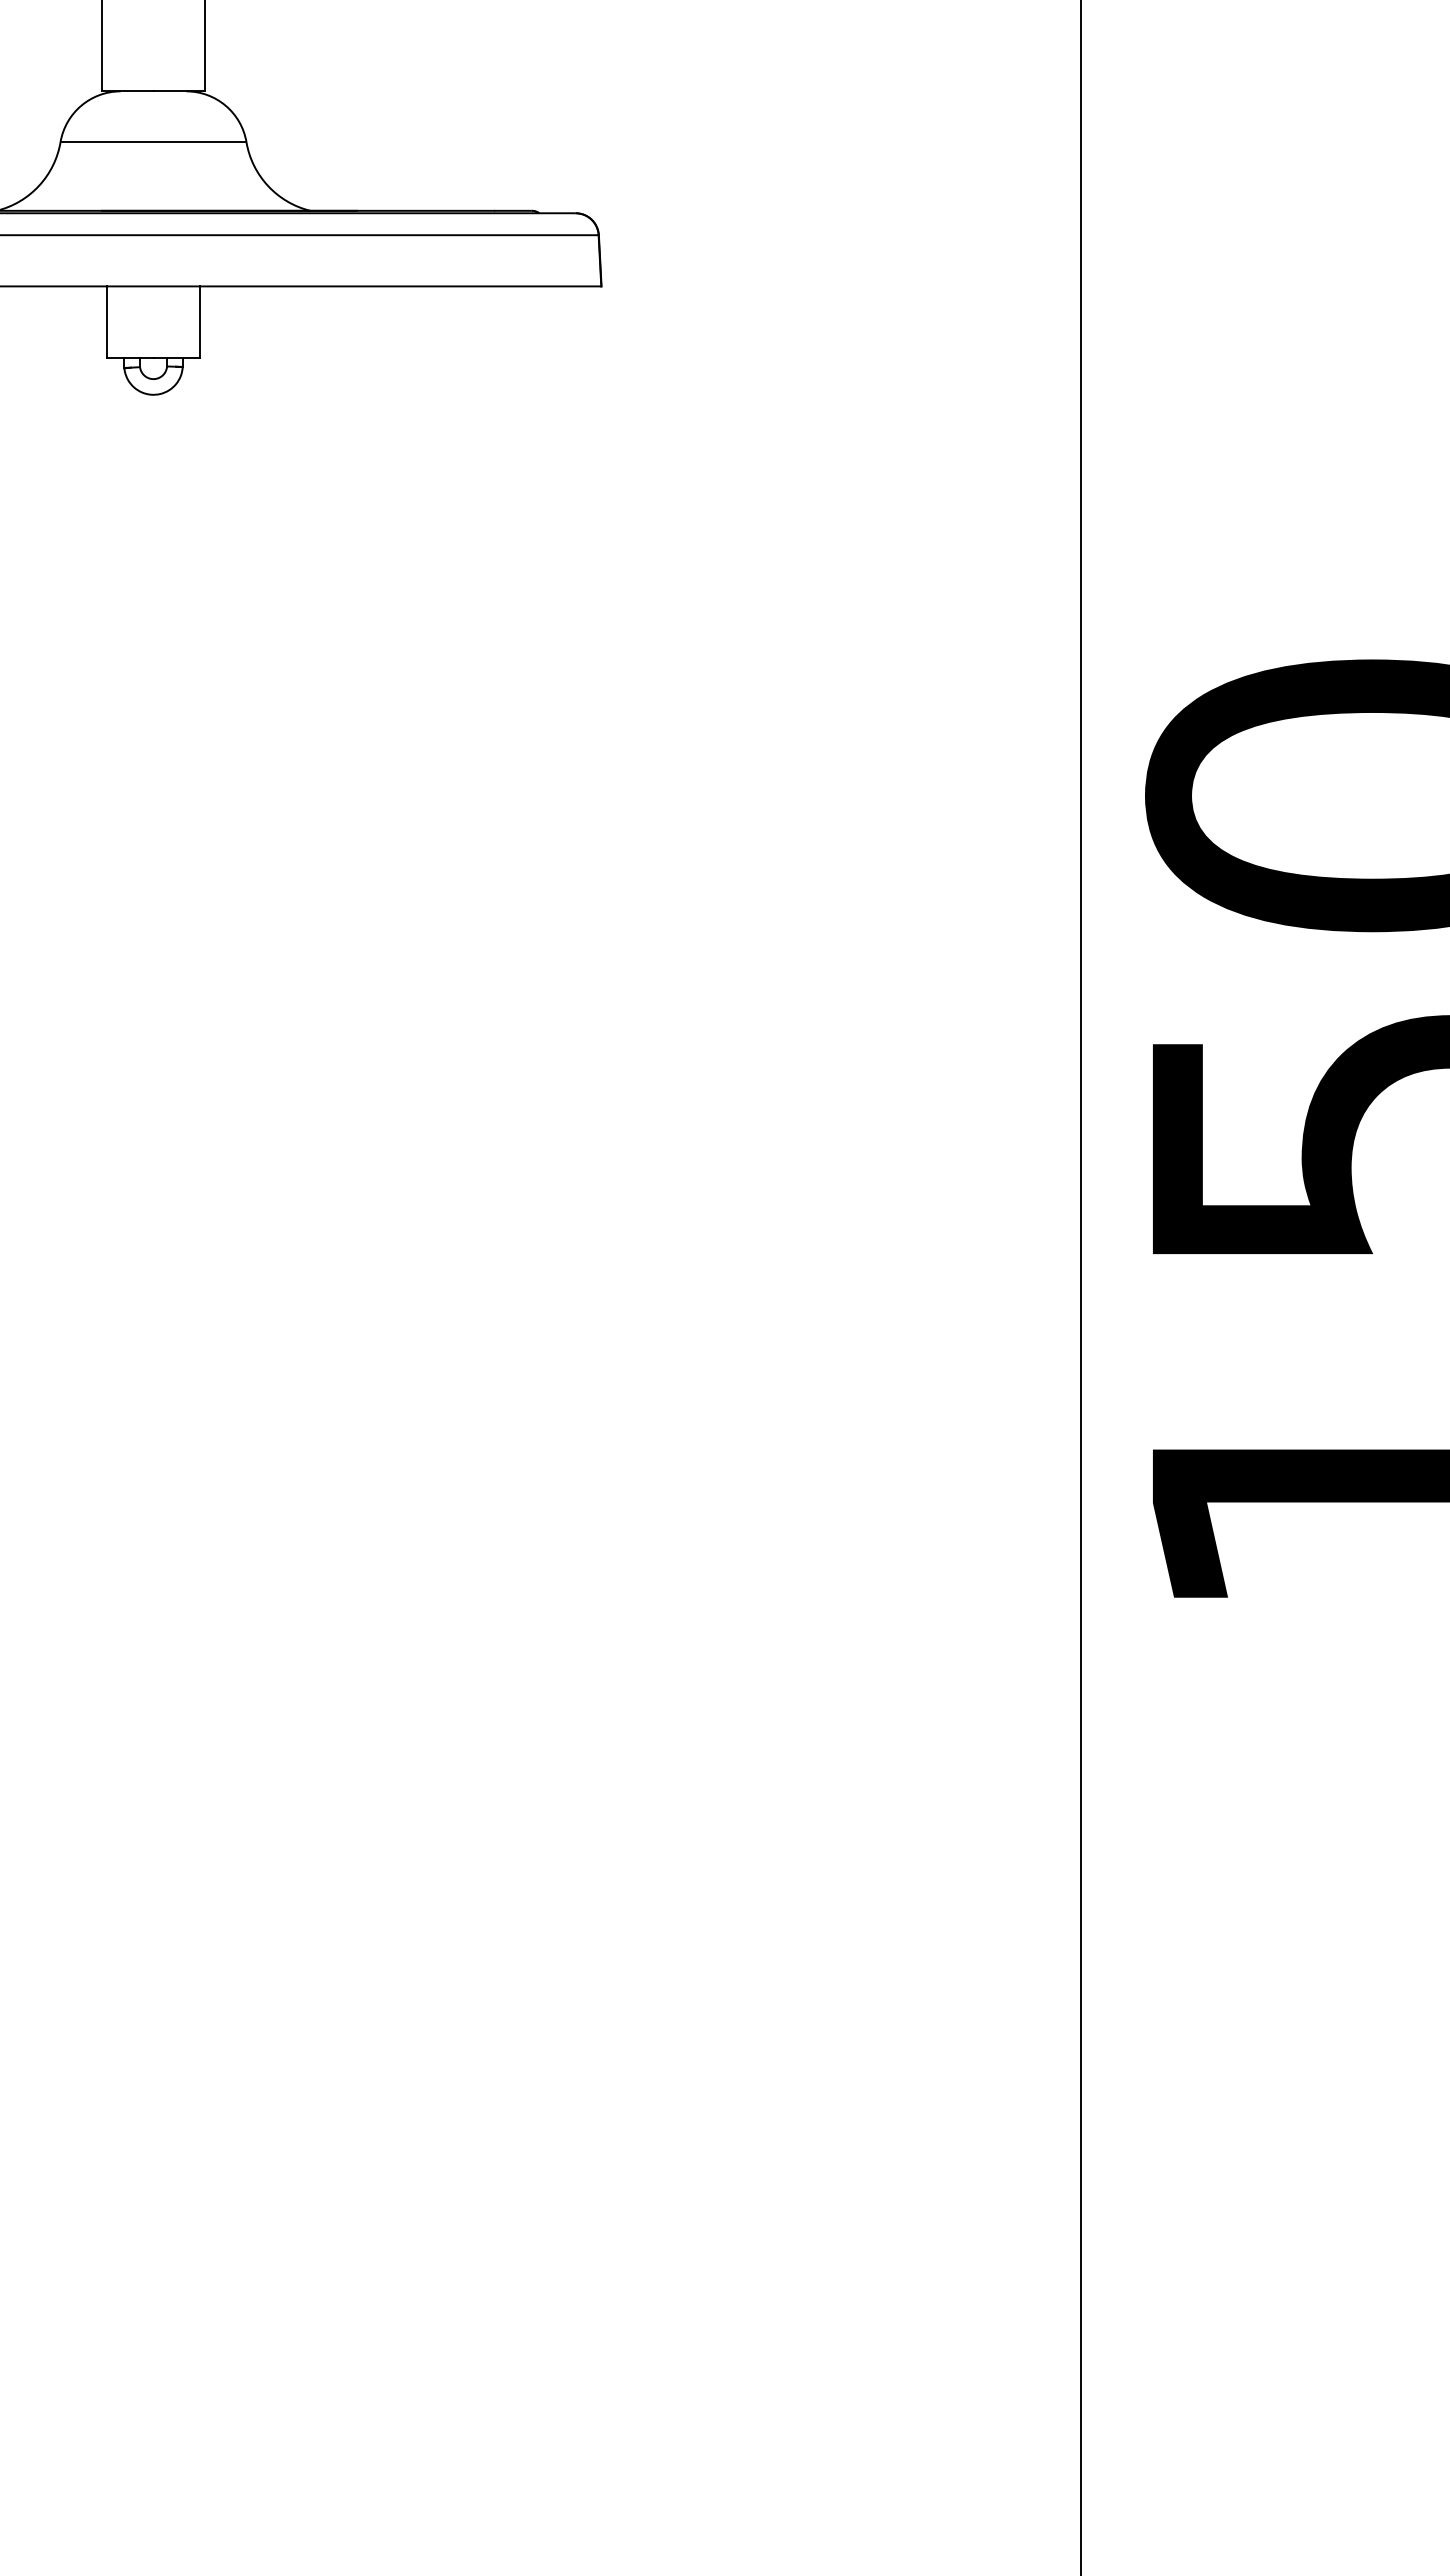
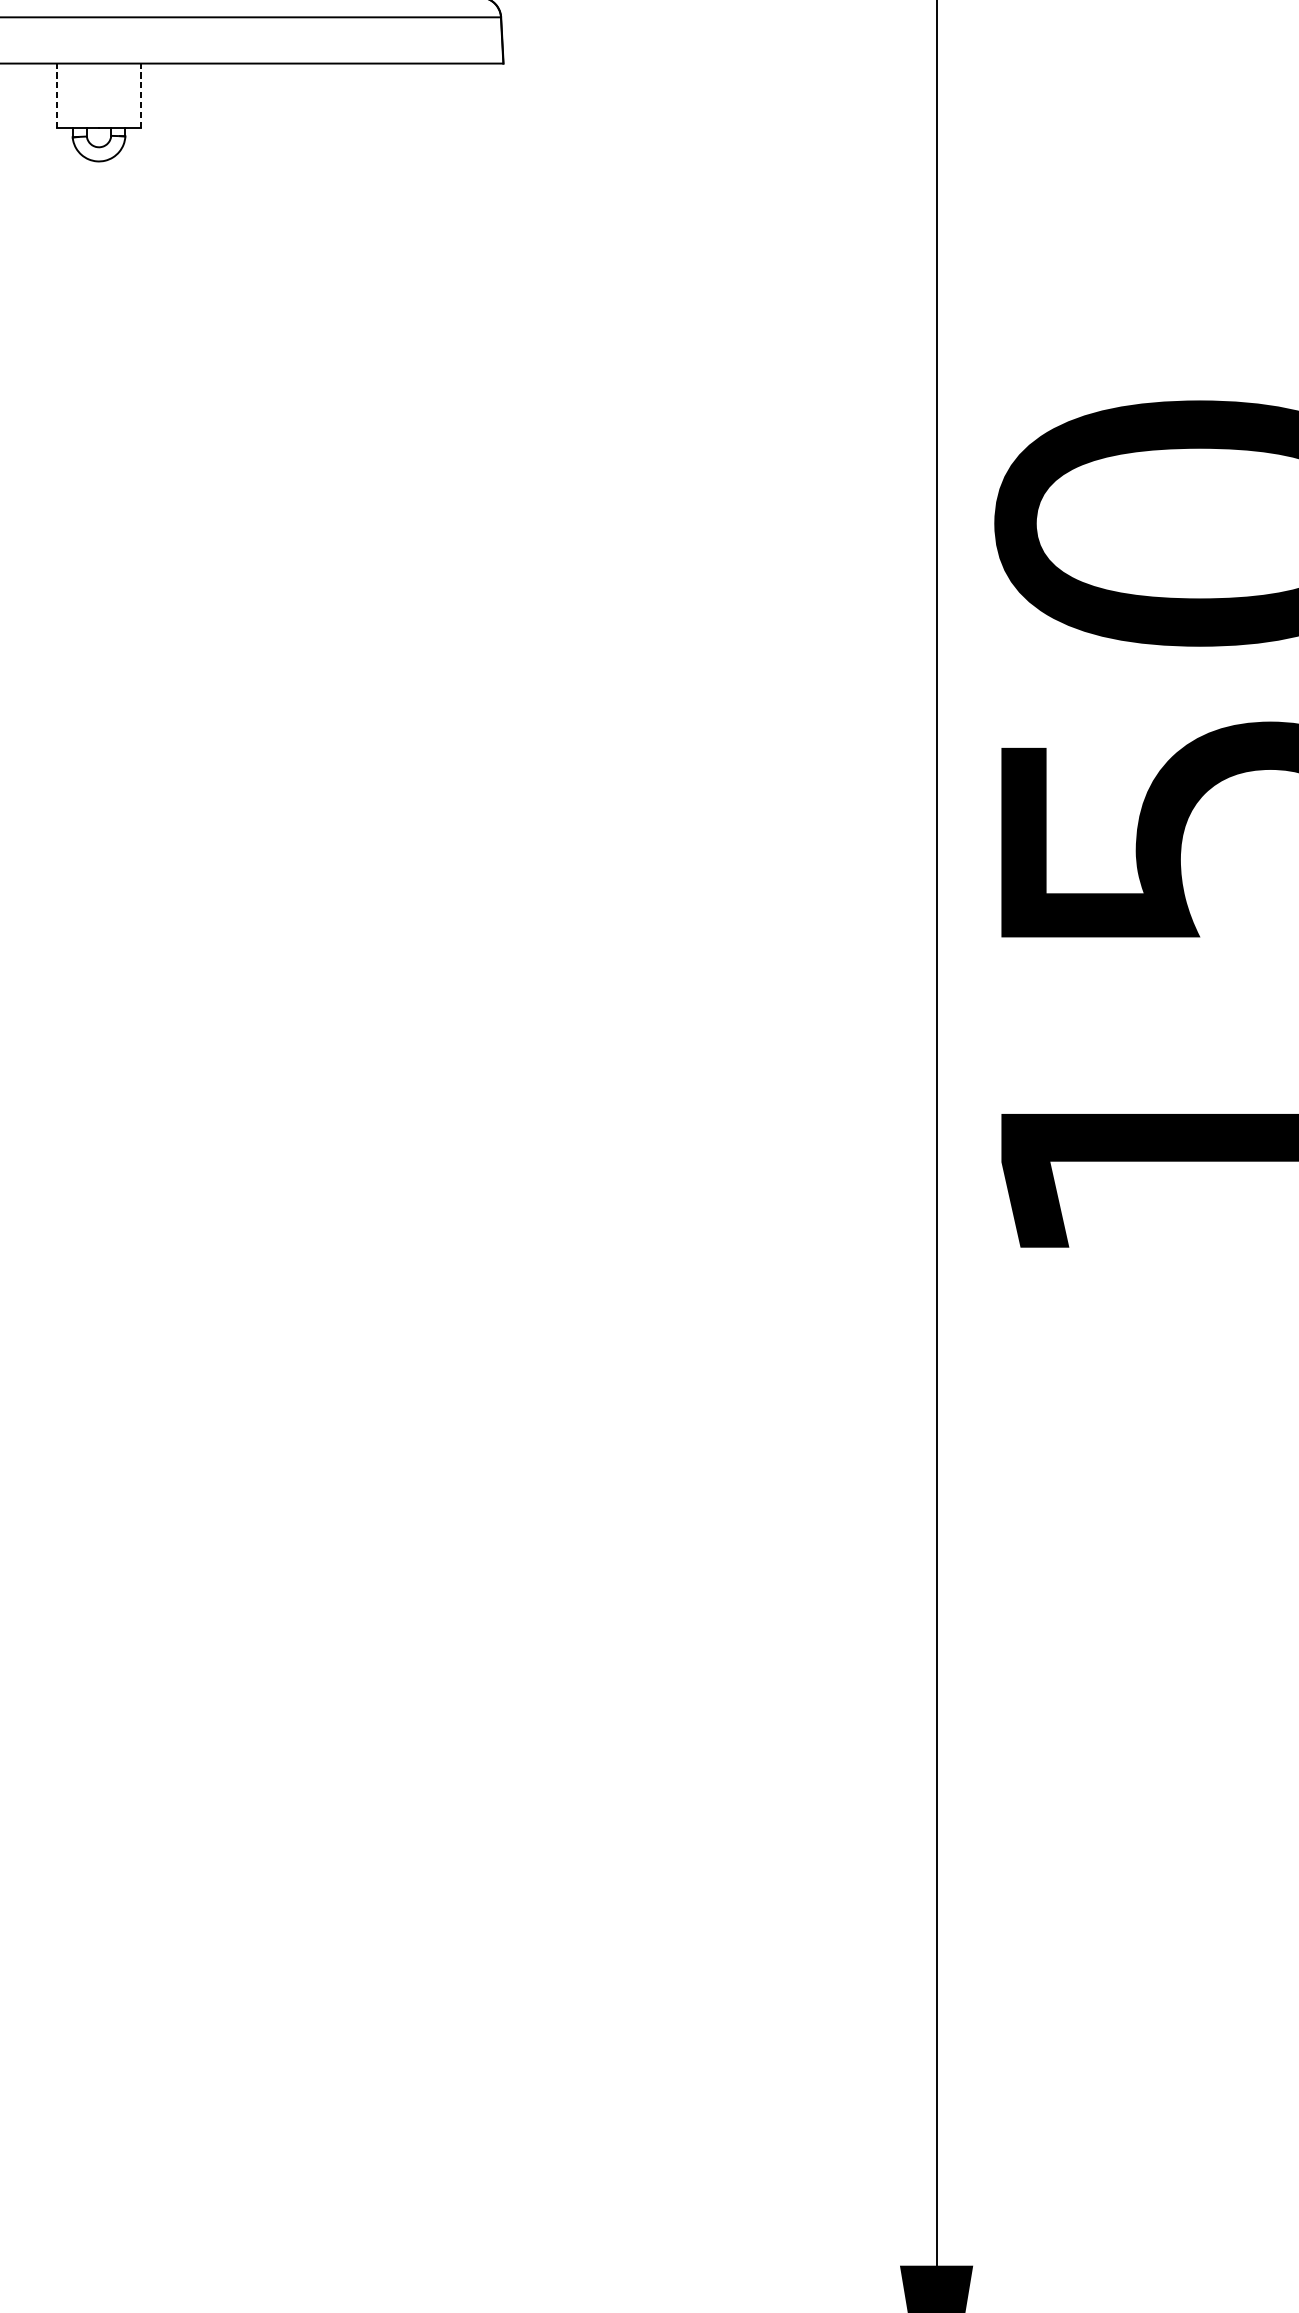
line: (106, 322) -> (56, 96), solid -> dashed
line: (200, 322) -> (141, 96), solid -> dashed

